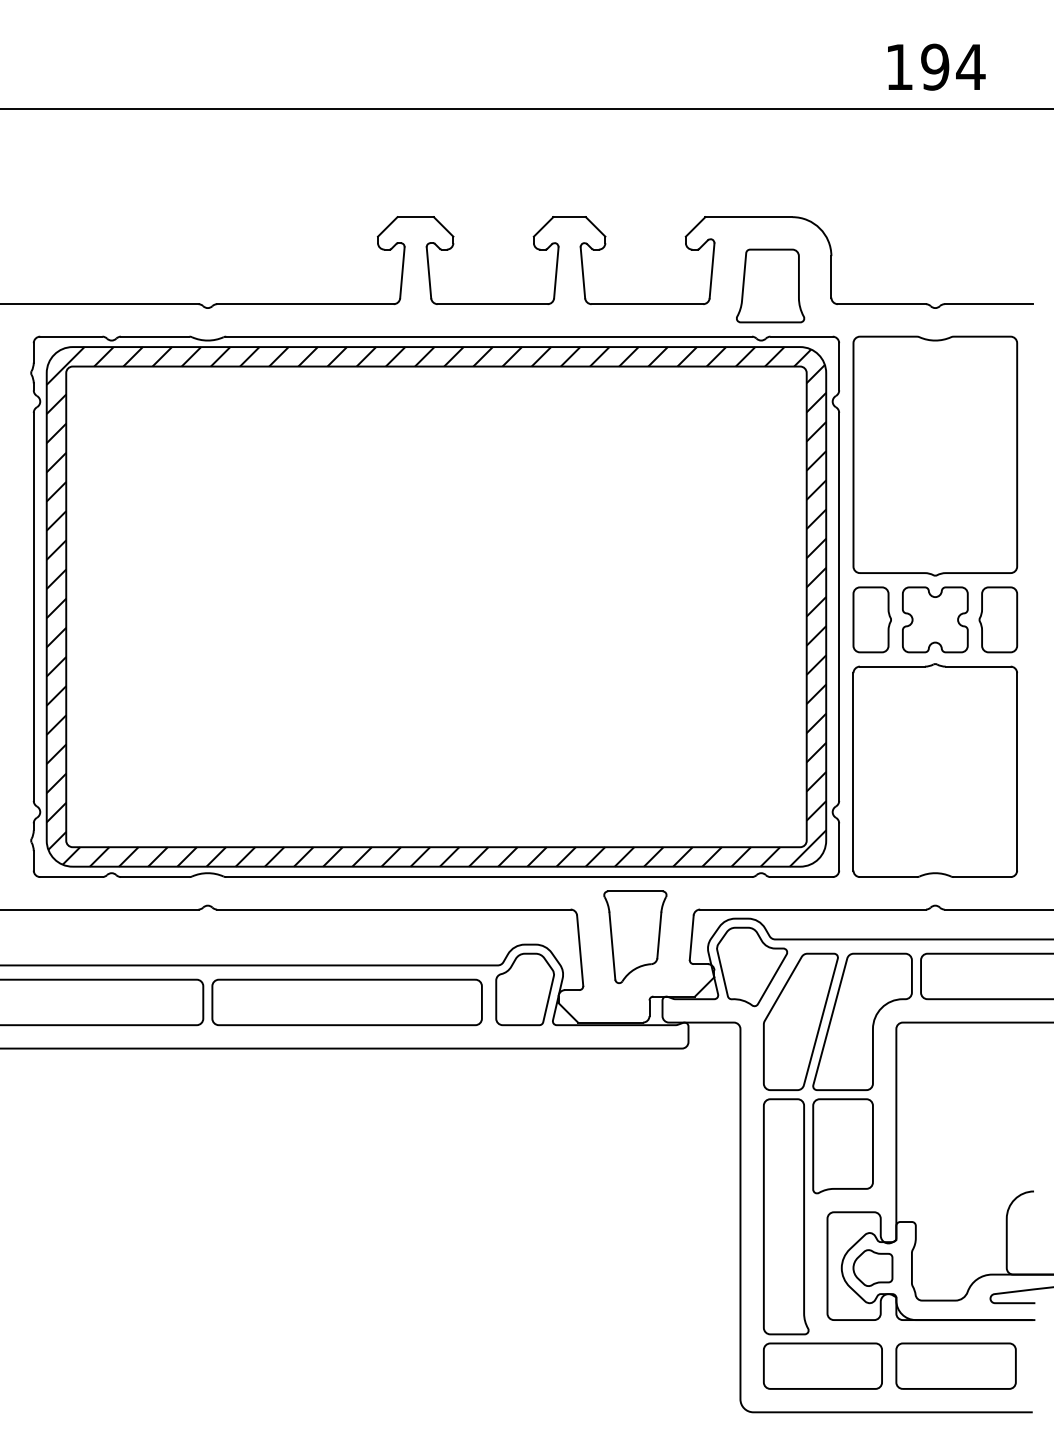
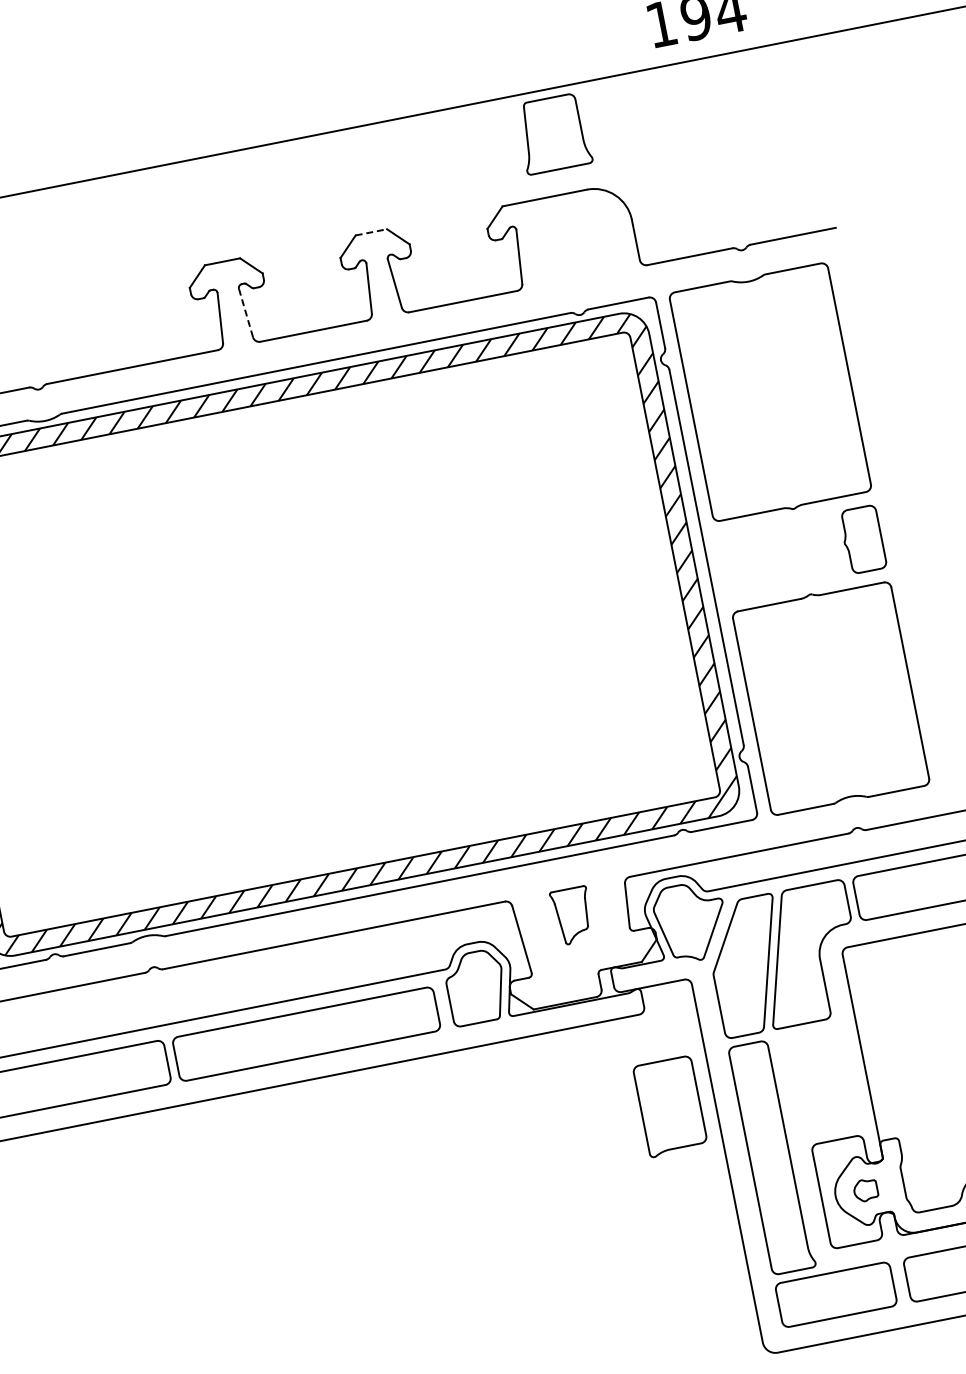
line: (570, 217) -> (372, 232), solid -> dashed
line: (428, 272) -> (245, 312), solid -> dashed
part: (770, 285) -> (553, 133), moved
part: (871, 619) -> (740, 563), removed
part: (935, 619) -> (802, 551), removed
part: (635, 936) -> (572, 915), size x0.6
part: (842, 1146) -> (670, 1106), moved
part: (872, 1267) -> (865, 1189), size x0.6

